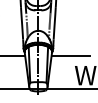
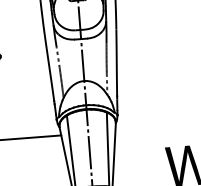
line: (70, 56) -> (154, 128), removed

